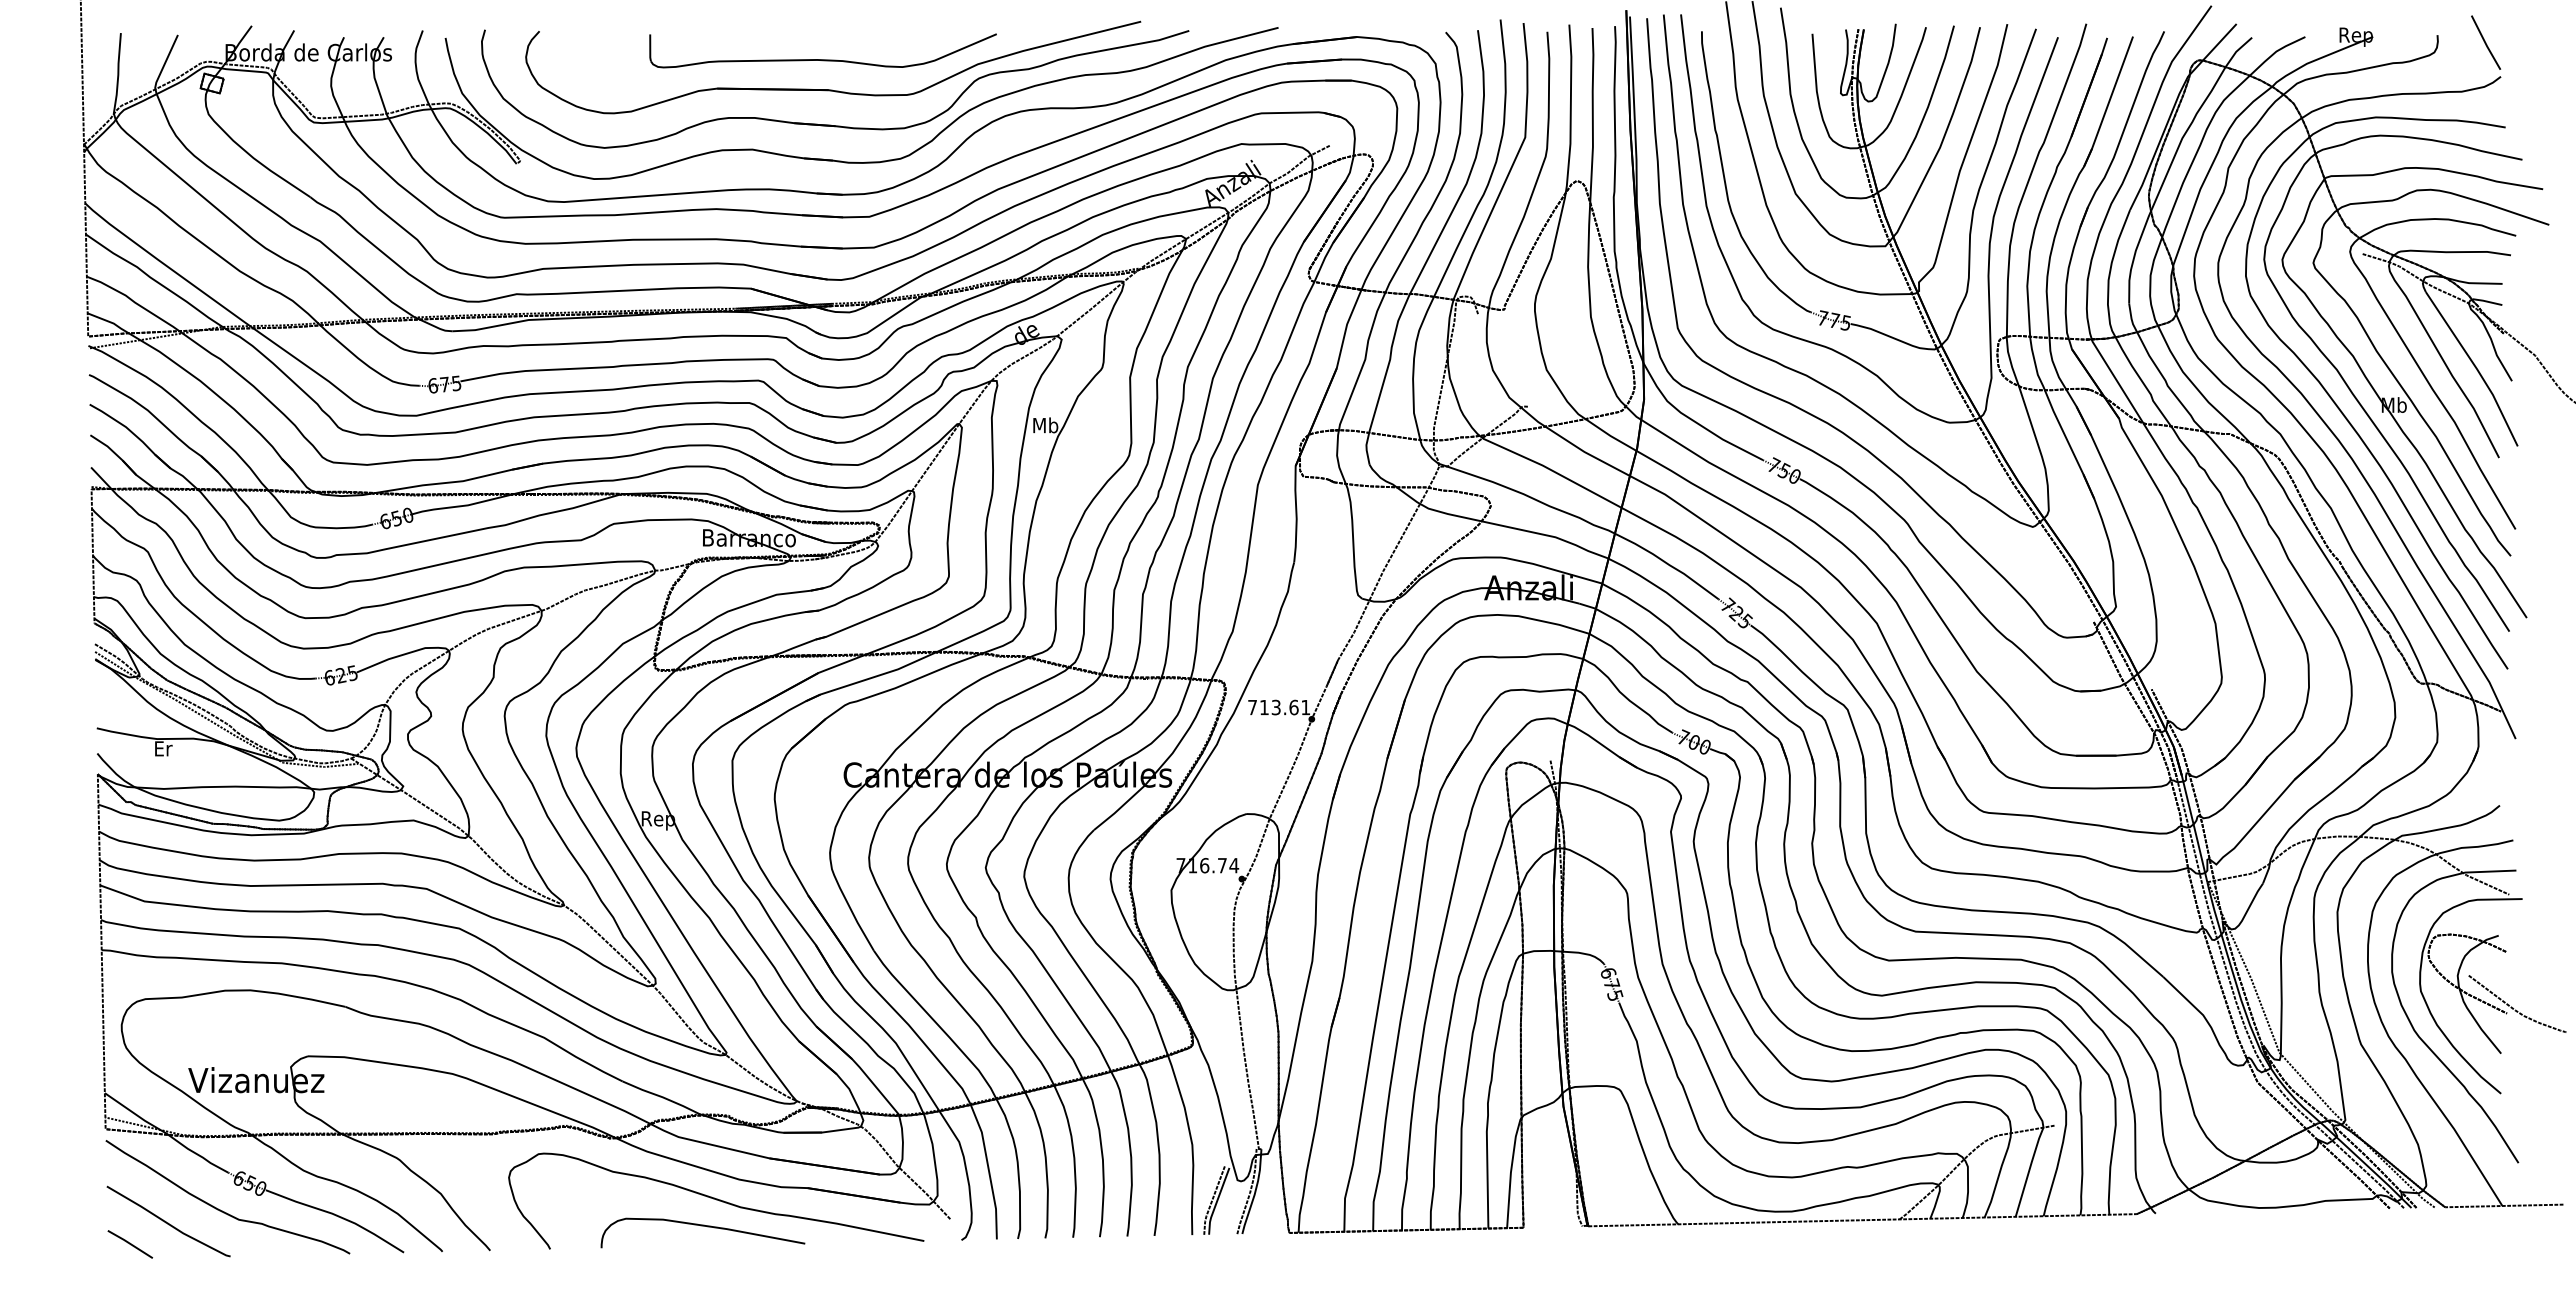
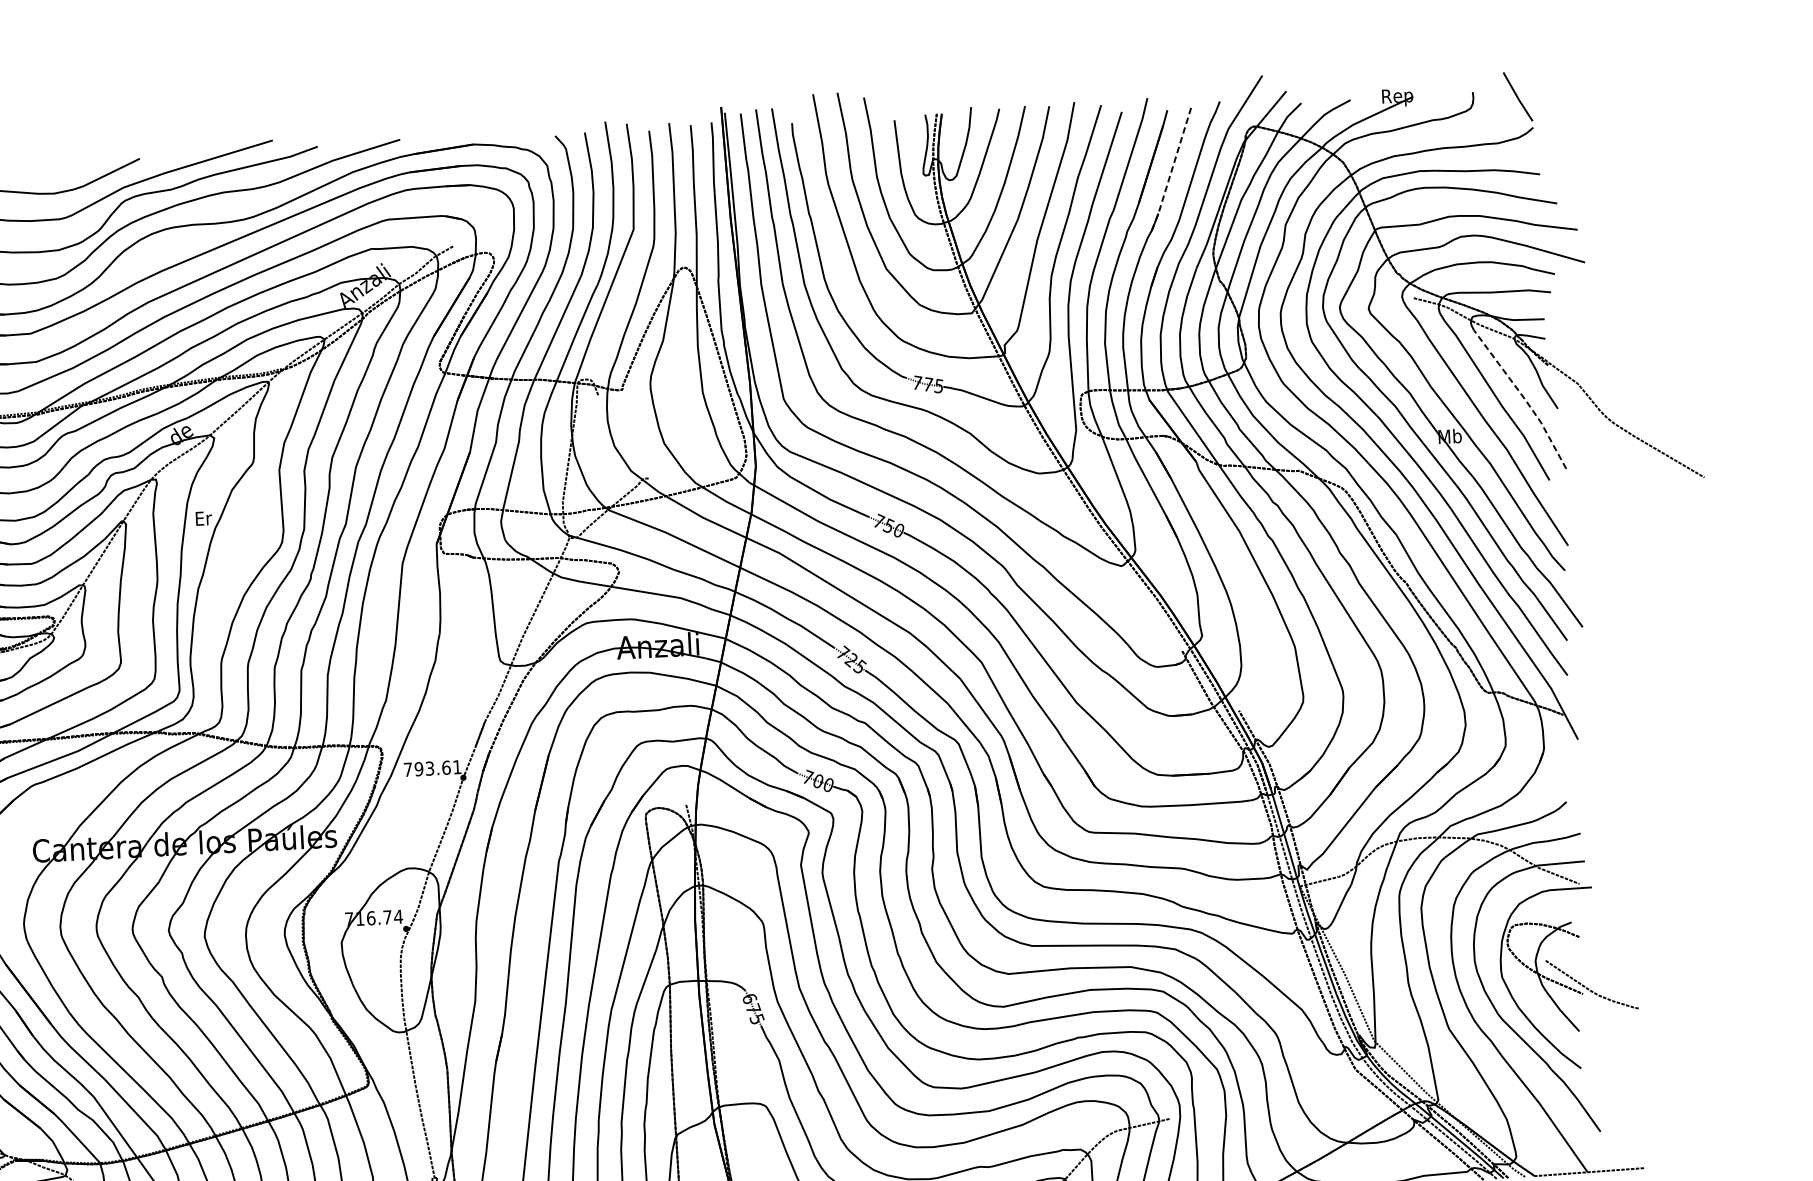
line: (2109, 102) -> (1172, 169), solid -> dashed
line: (2476, 368) -> (1524, 398), solid -> dashed
text: (1045, 425) -> (203, 518), Mb -> Er
text: (1263, 707) -> (418, 769), 713.61 -> 793.61

